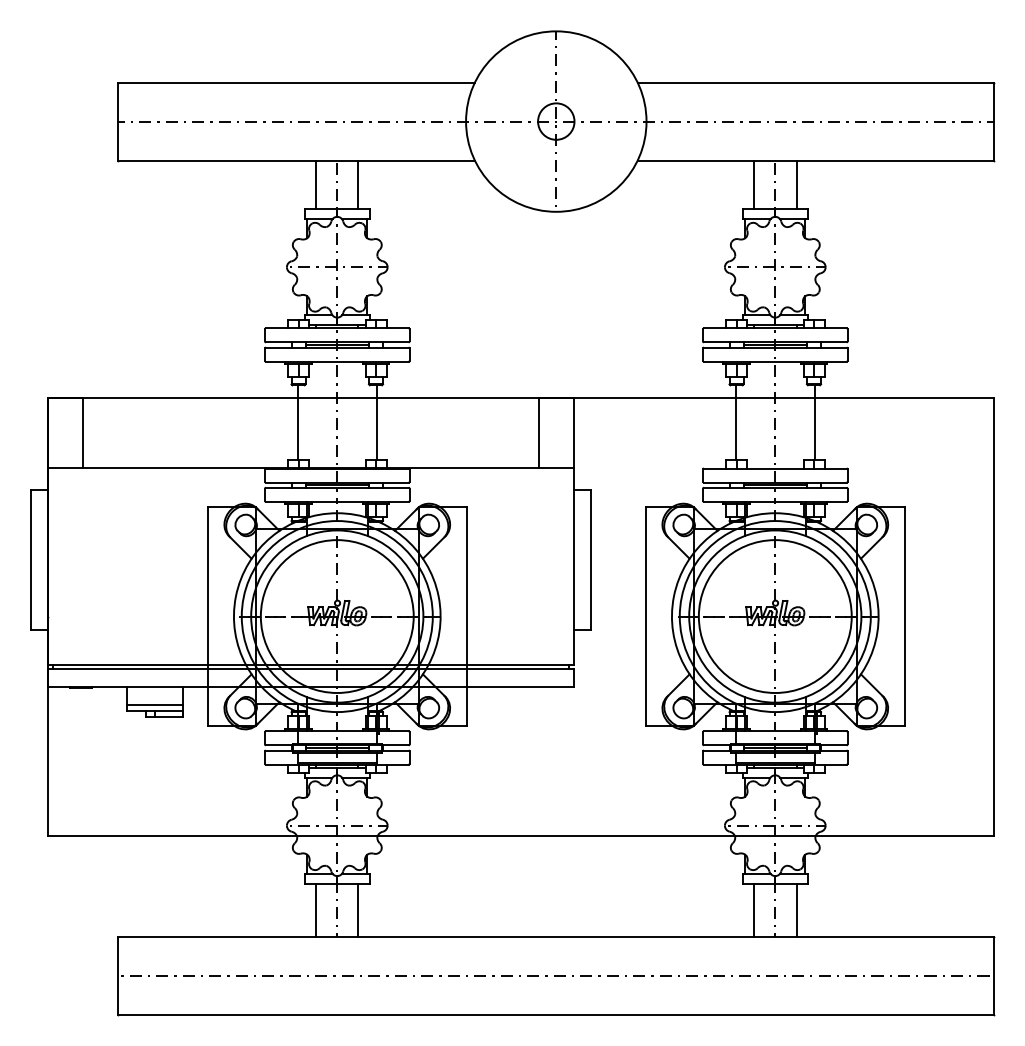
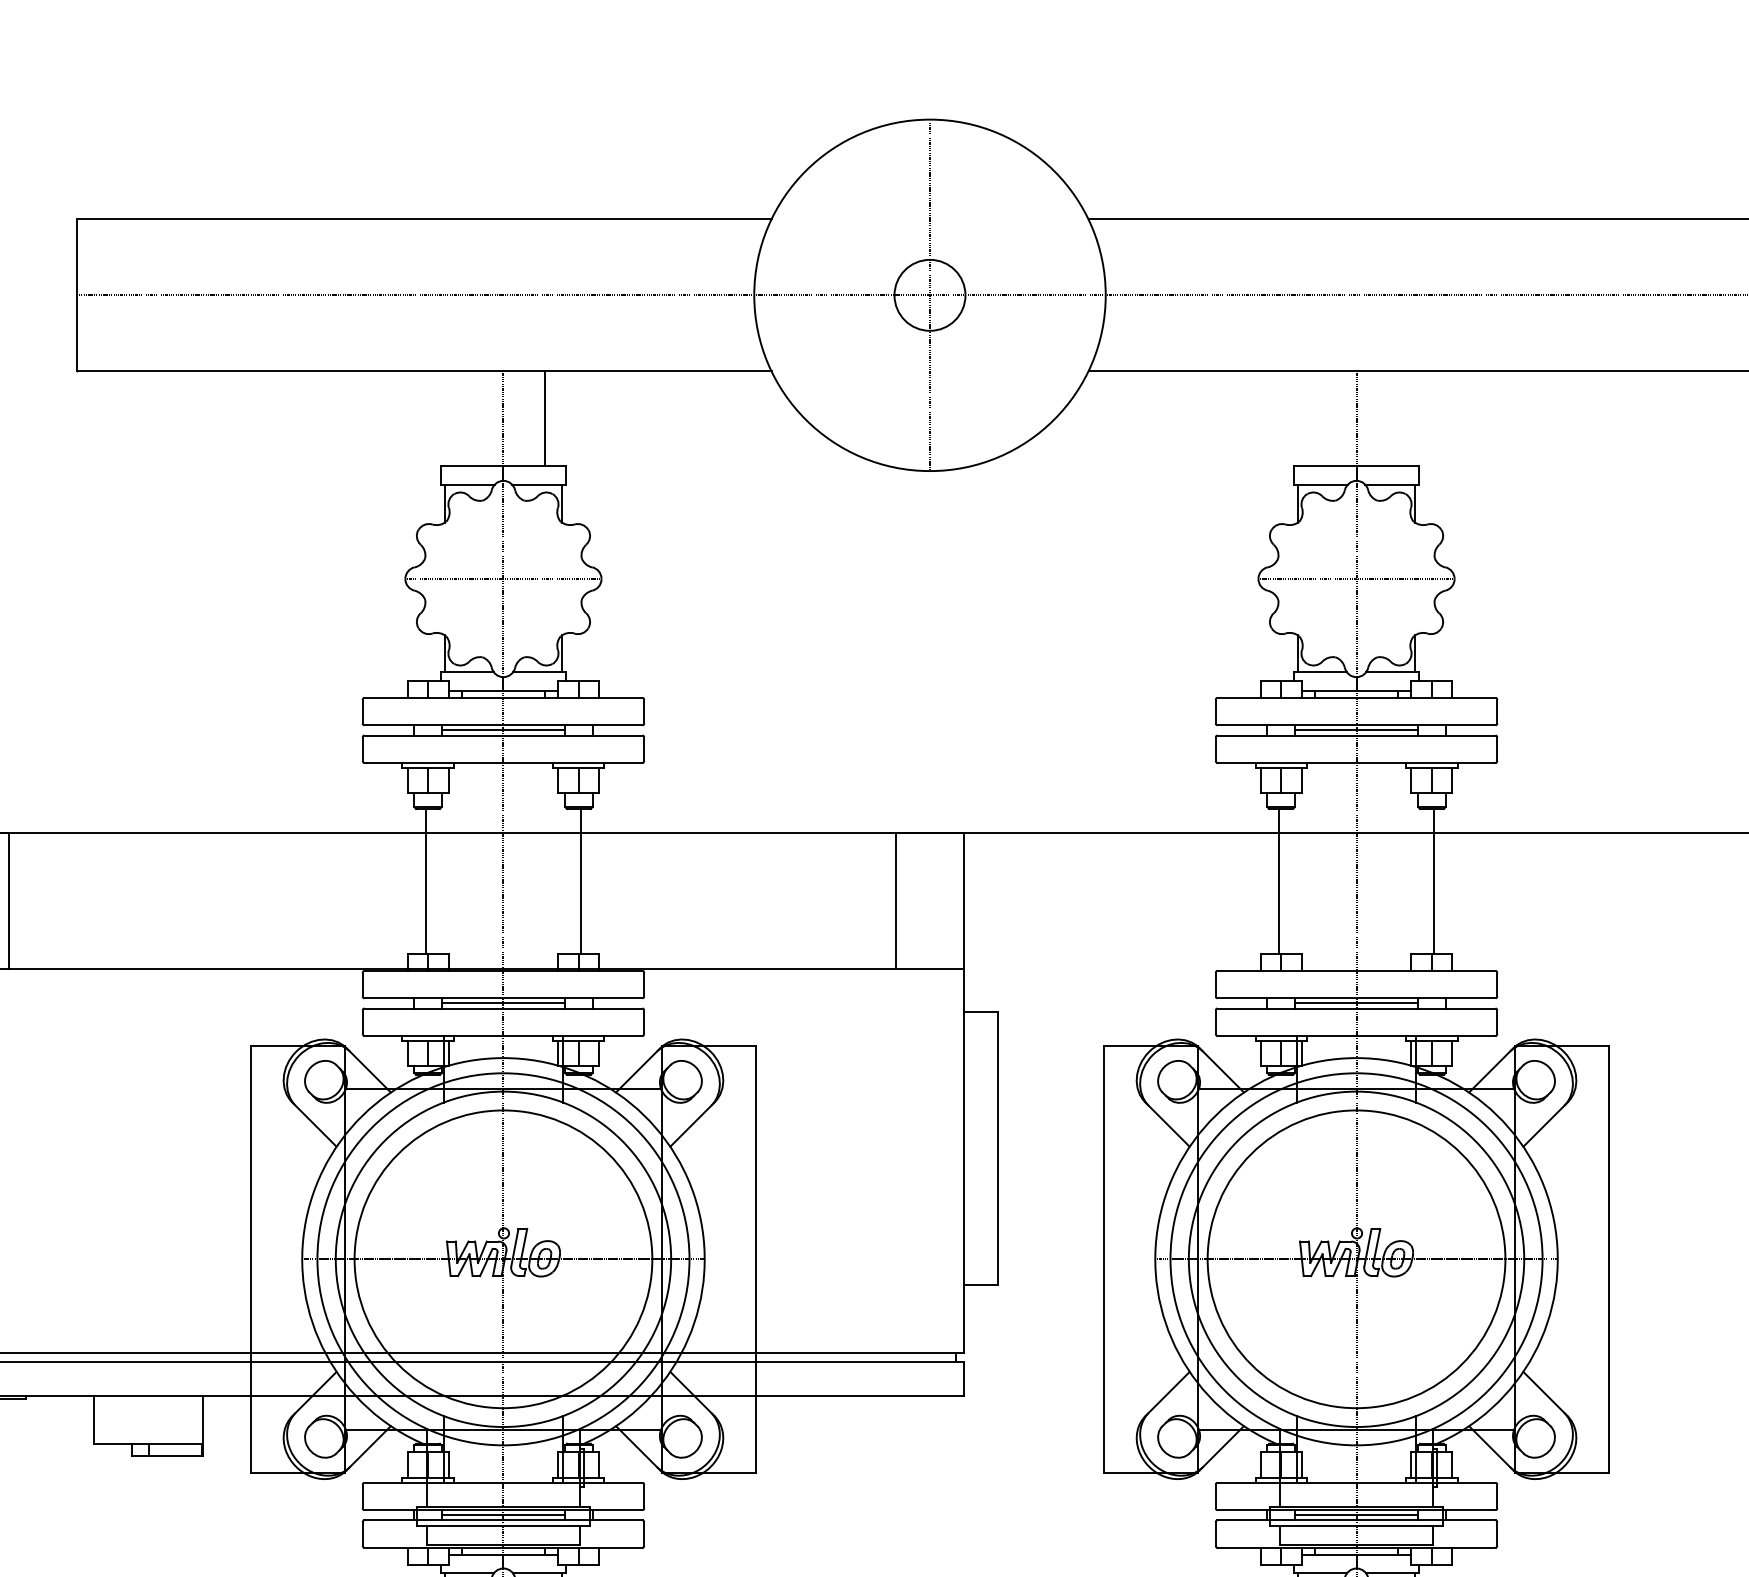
line: (316, 184) -> (462, 417), removed
line: (754, 184) -> (1316, 417), removed
line: (796, 184) -> (1397, 417), removed
line: (155, 705) -> (149, 1432), removed

